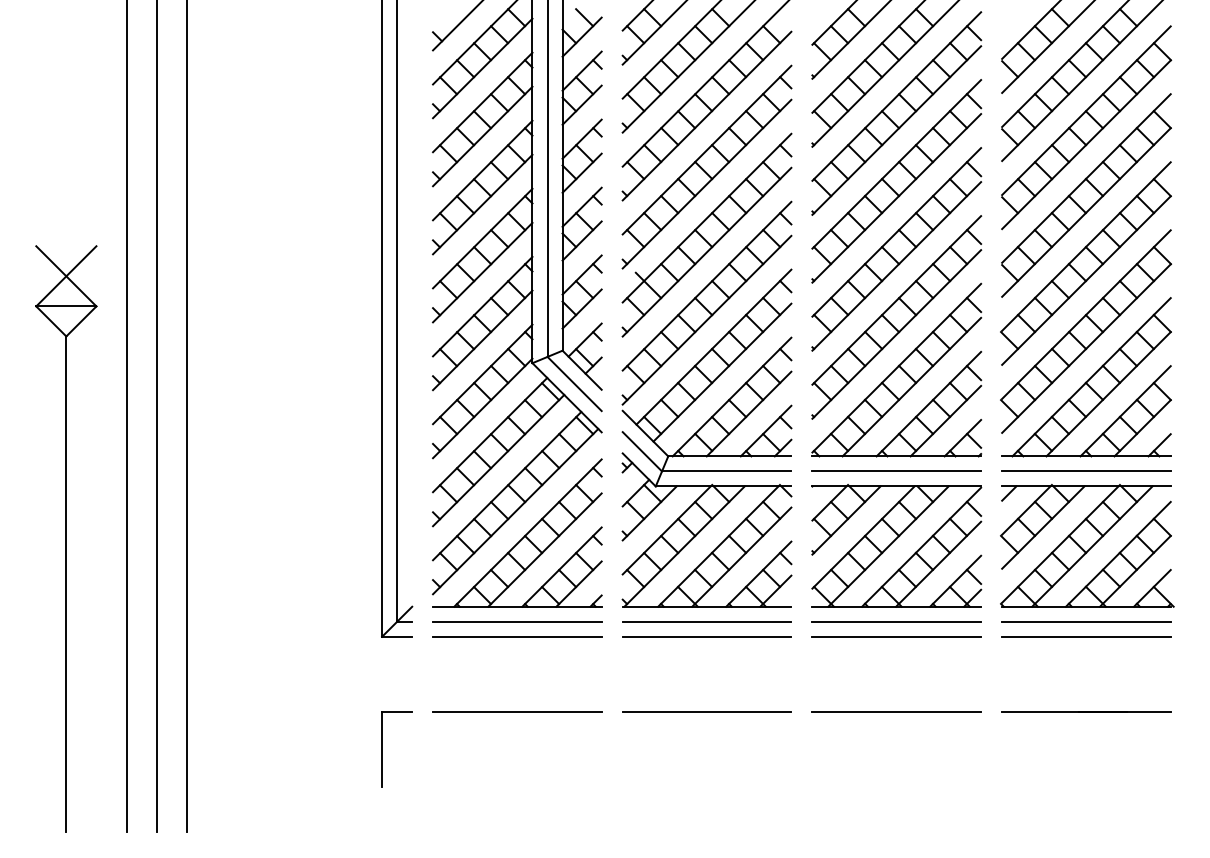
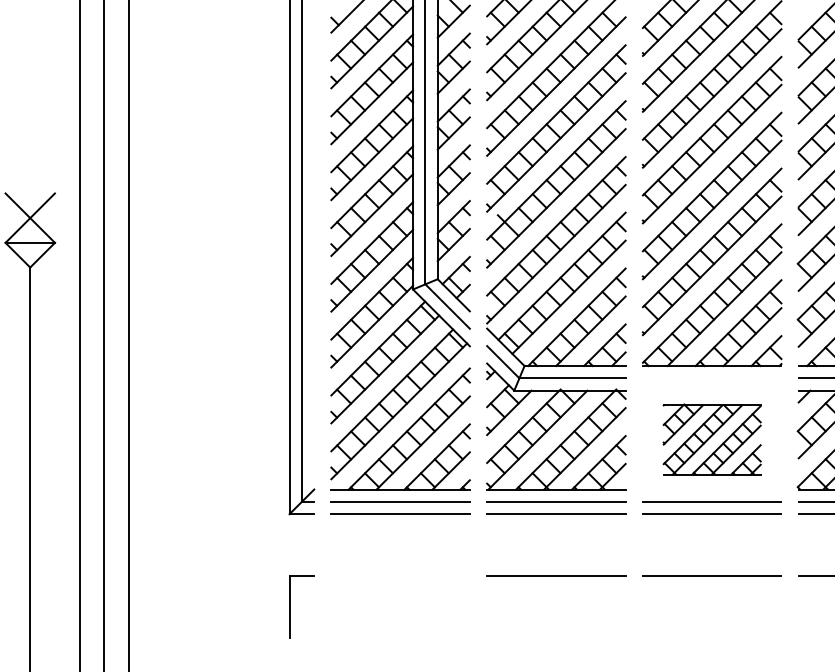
line: (896, 471) -> (711, 378), removed
part: (896, 545) -> (711, 439), size x0.7
line: (517, 711) -> (400, 575), removed

